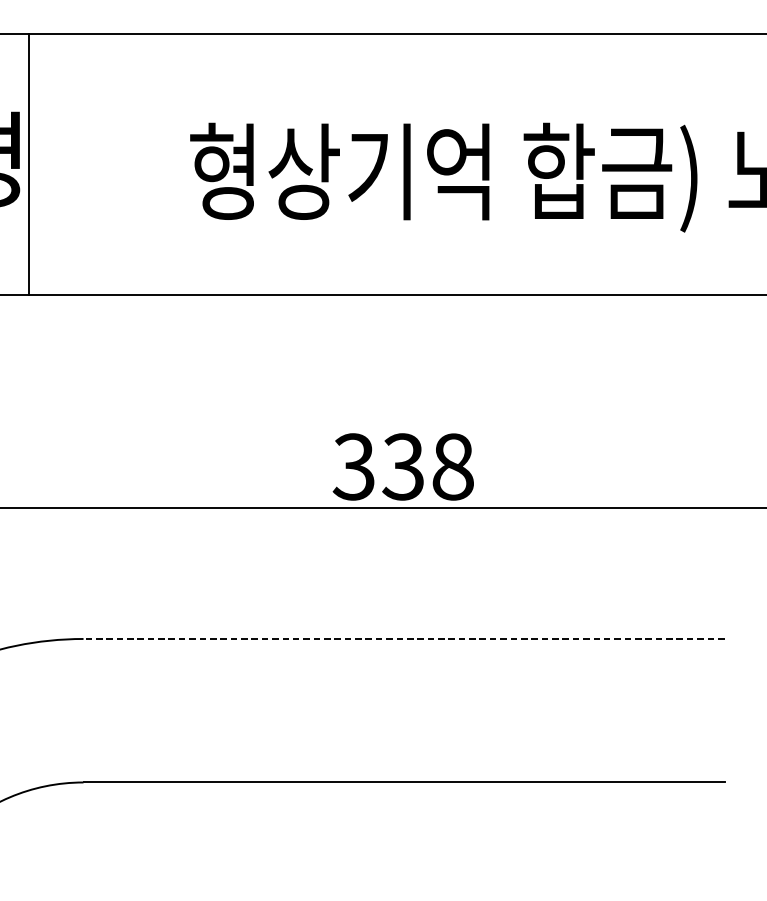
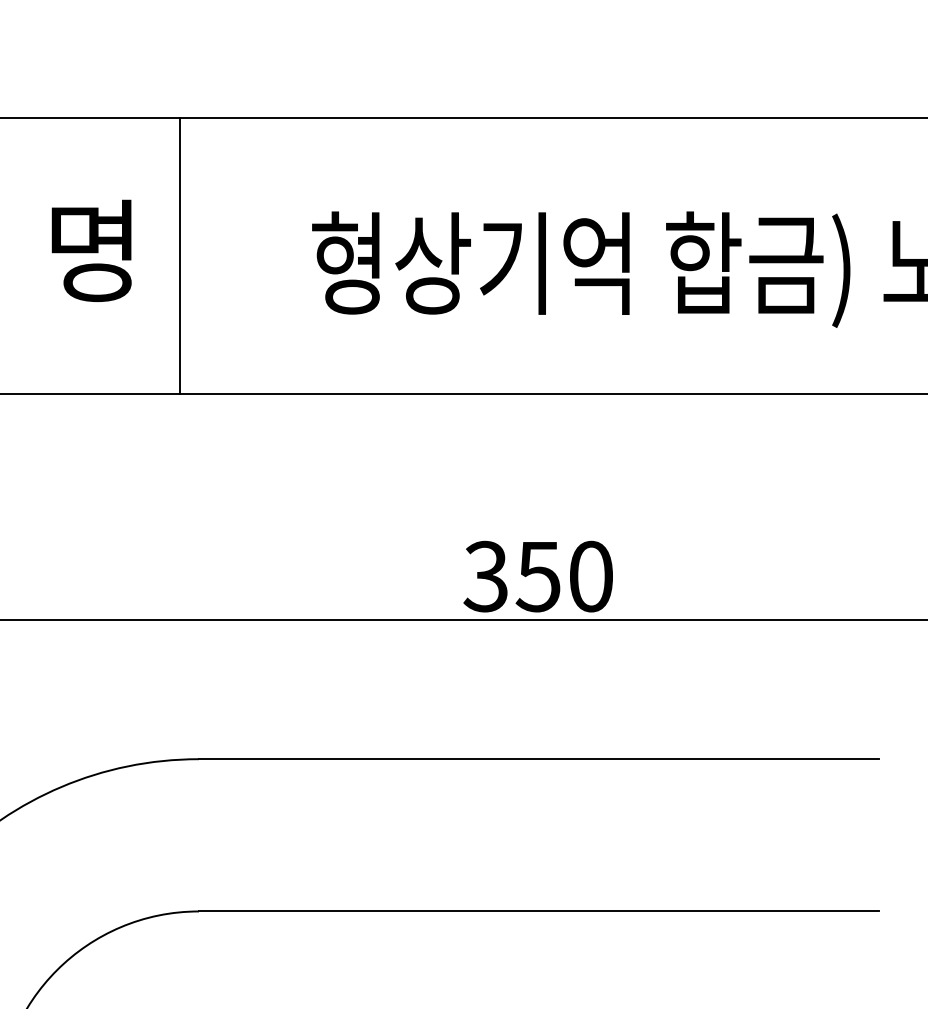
line: (28, 164) -> (179, 255), moved
text: (428, 466) -> (564, 576), 338 -> 350
line: (403, 639) -> (538, 759), dashed -> solid

